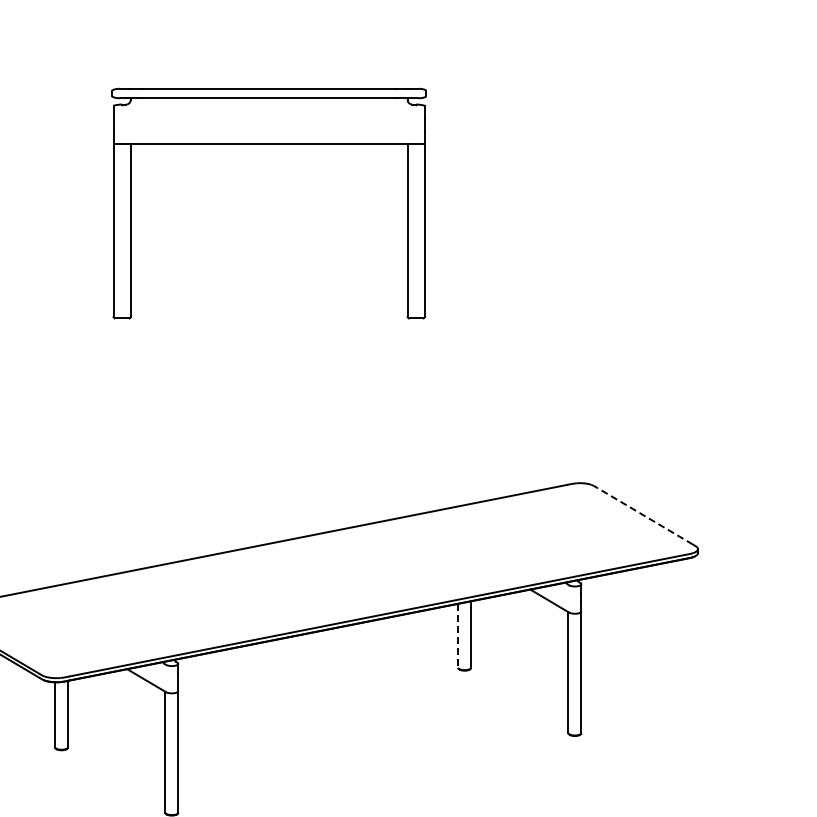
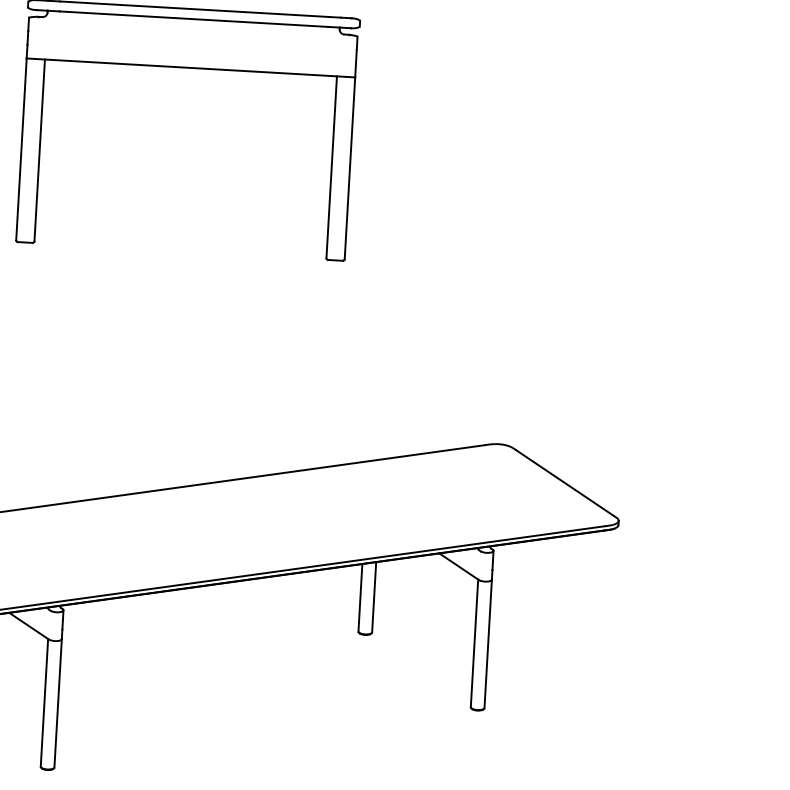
line: (644, 515) -> (564, 482), dashed -> solid
line: (458, 636) -> (360, 598), dashed -> solid

